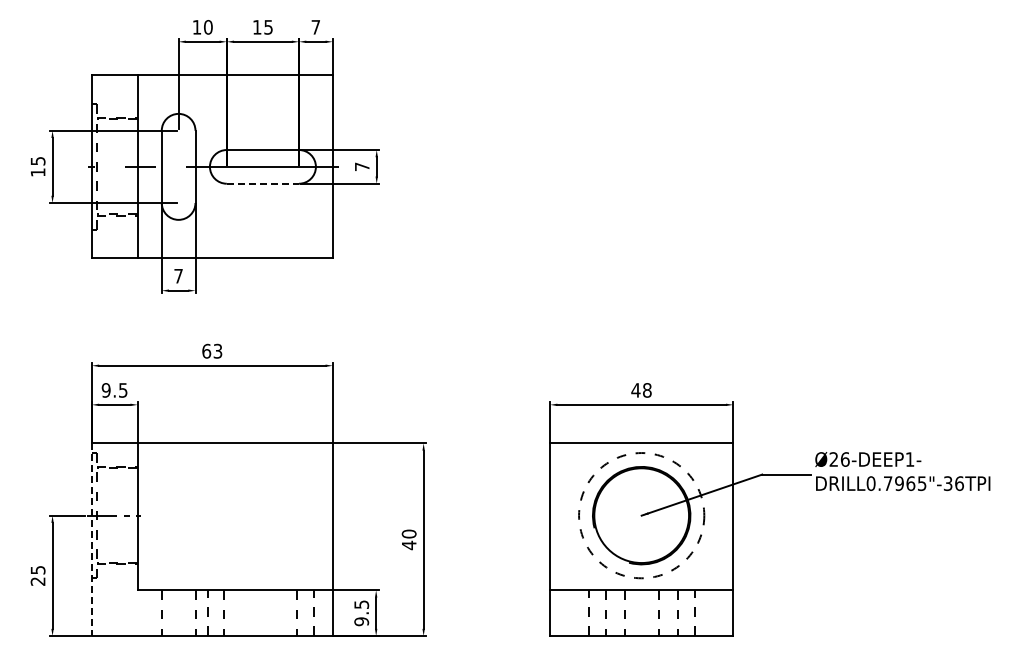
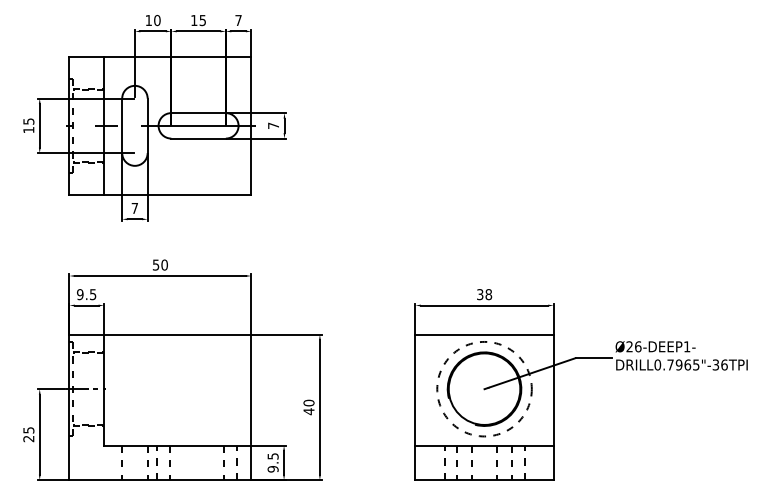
line: (263, 183) -> (199, 138), dashed -> solid
text: (212, 350) -> (160, 264), 63 -> 50
text: (635, 390) -> (479, 294), 48 -> 38
line: (91, 540) -> (69, 407), dashed -> solid

